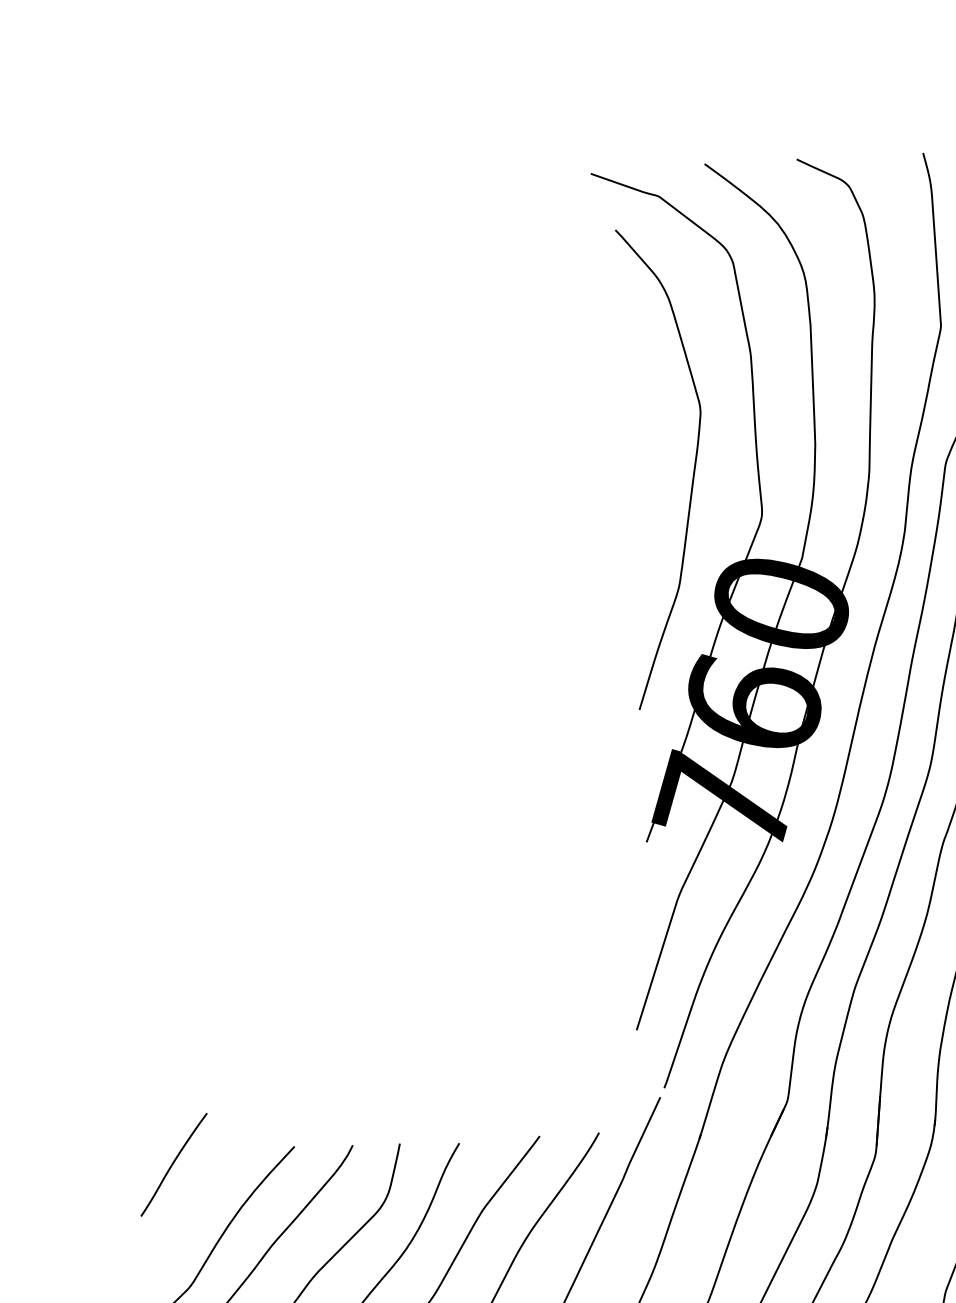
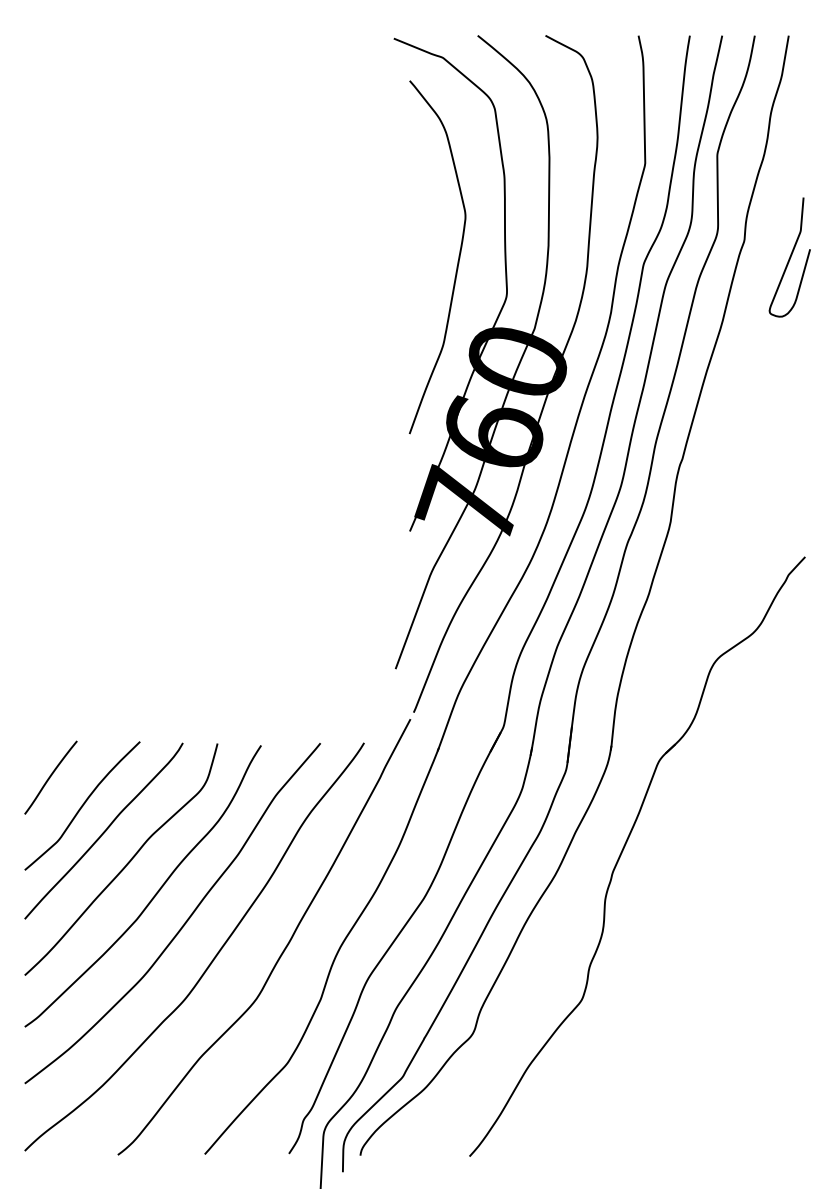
curve: (173, 1164) -> (50, 777), moved

